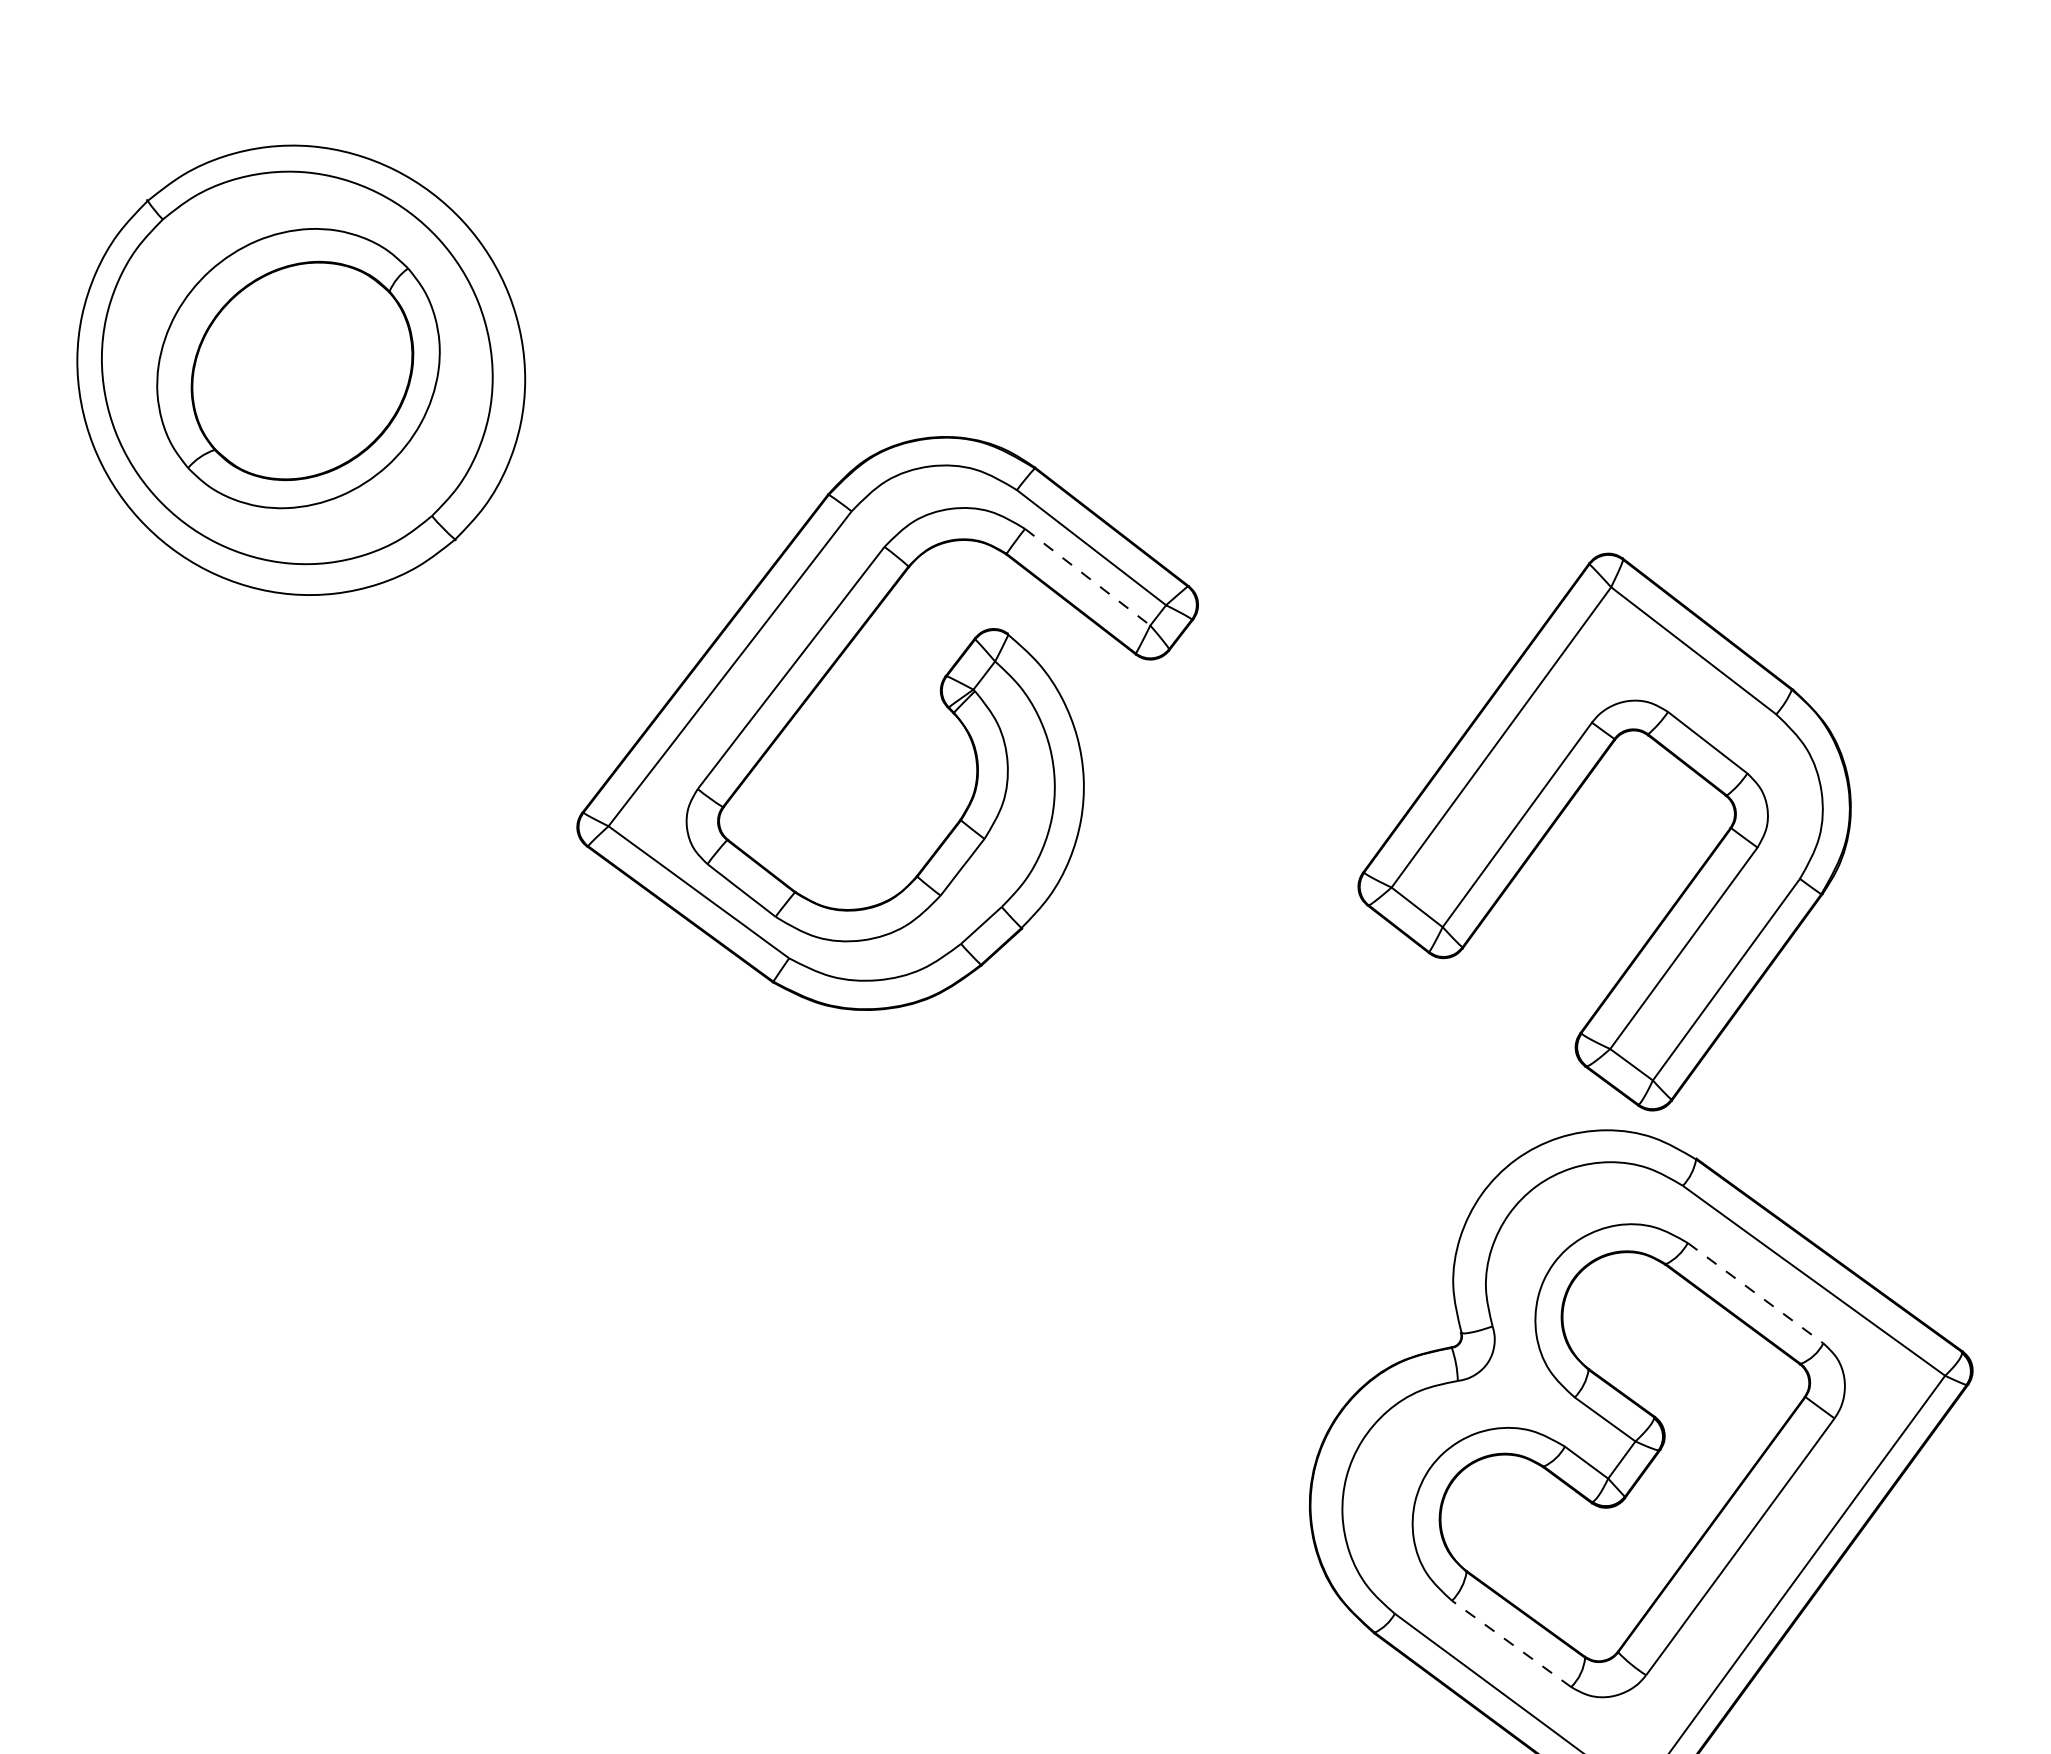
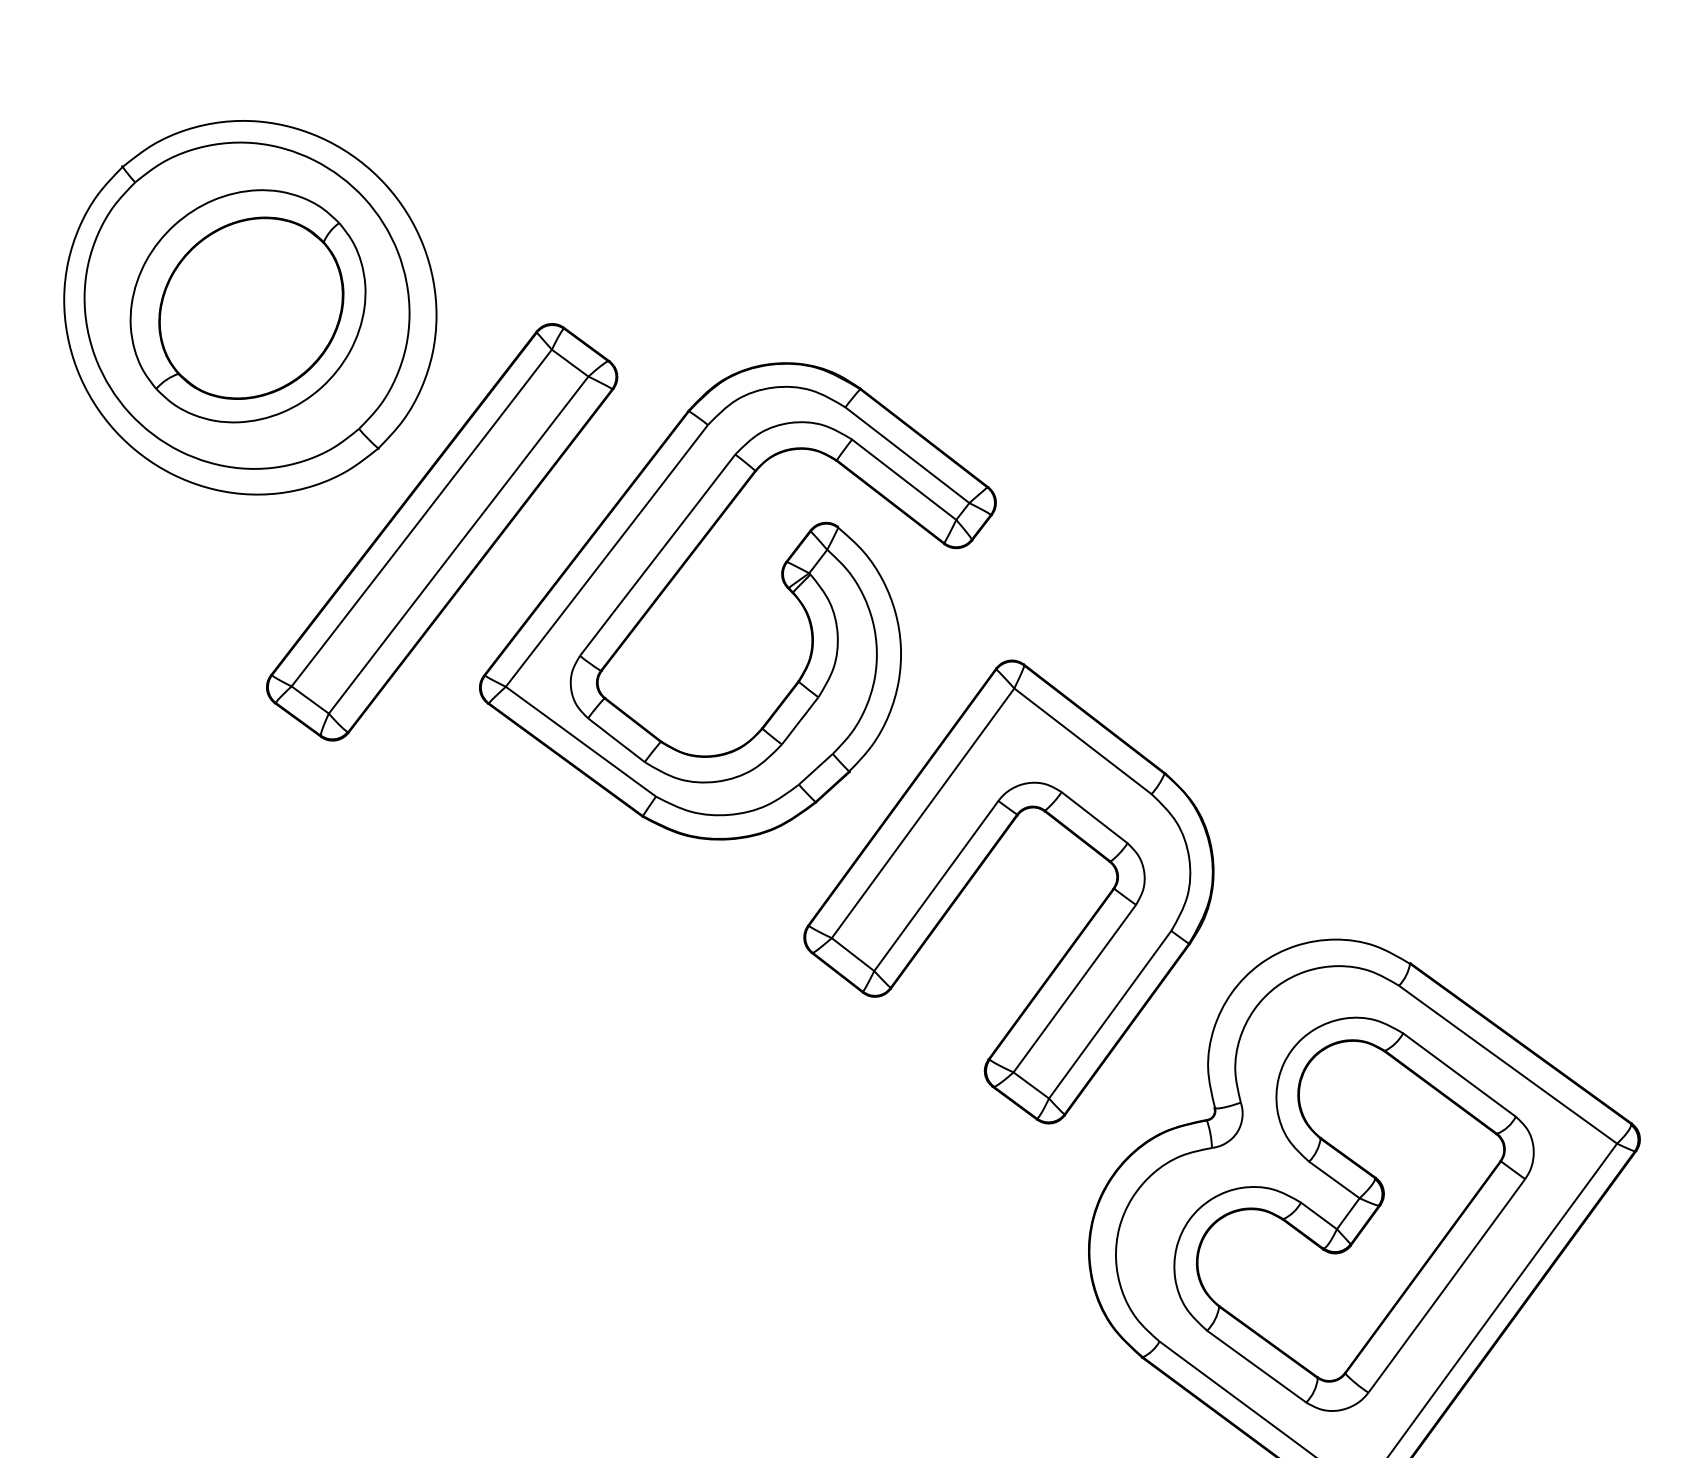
line: (1088, 577) -> (904, 479), dashed -> solid
part: (531, 639) -> (441, 531), added
part: (1568, 805) -> (978, 869), moved
line: (1756, 1293) -> (1460, 1075), dashed -> solid
line: (1511, 1643) -> (1256, 1366), dashed -> solid

